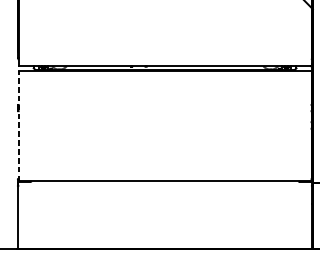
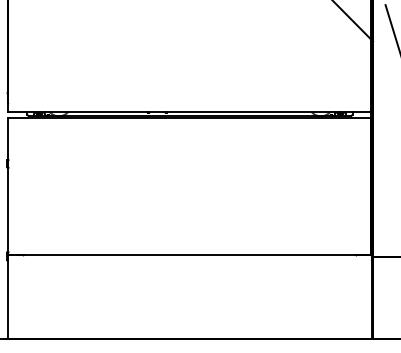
line: (18, 125) -> (8, 185), dashed -> solid

